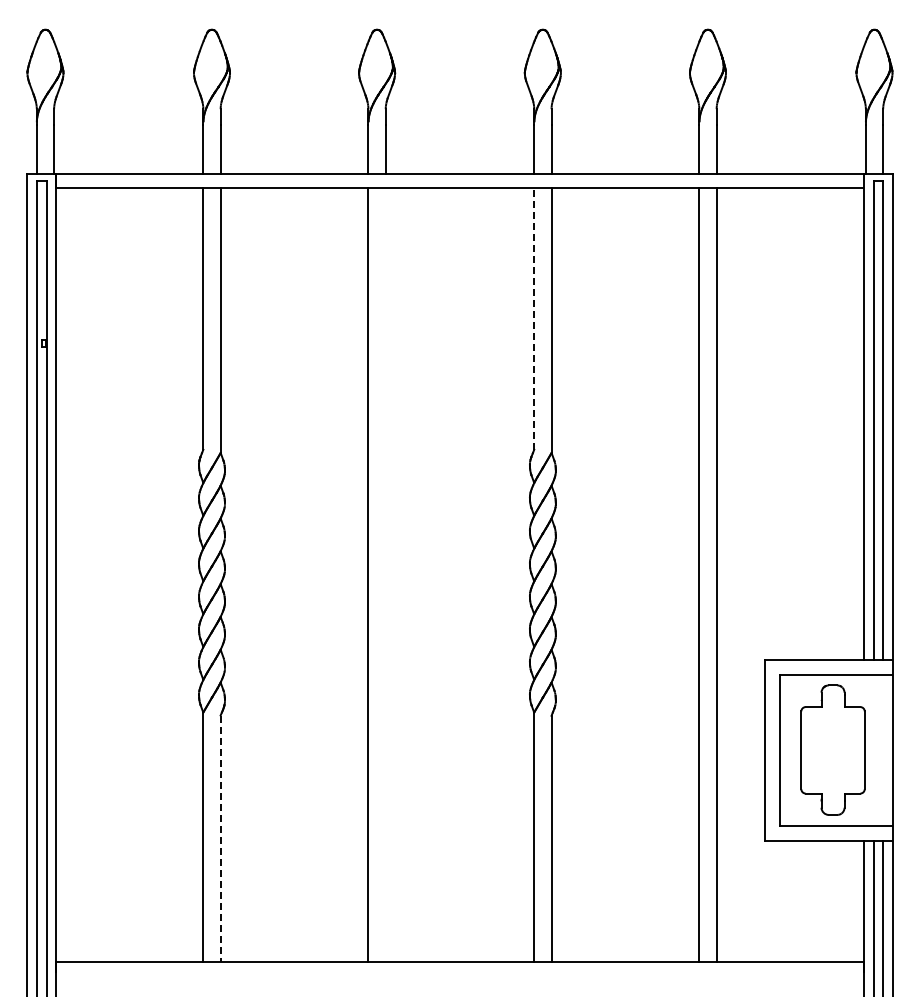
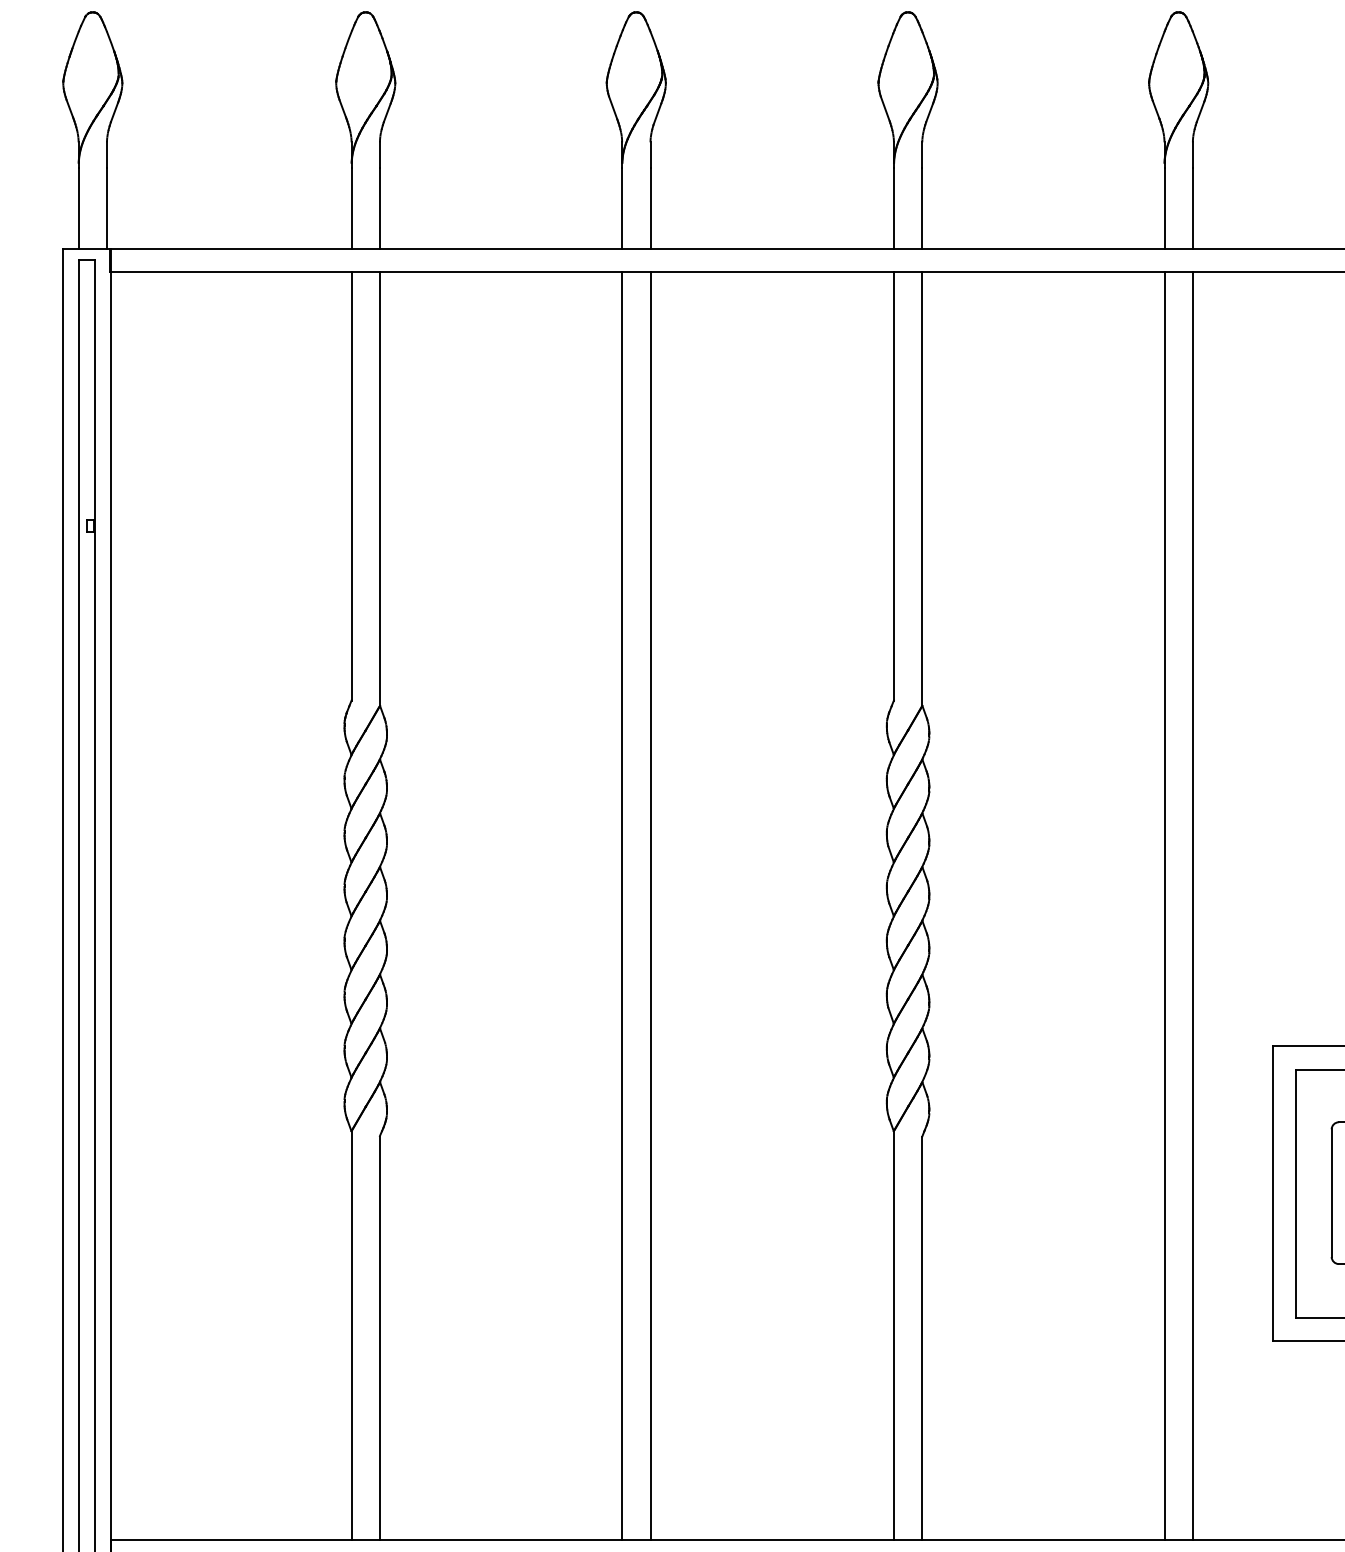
line: (534, 319) -> (894, 487), dashed -> solid
line: (385, 575) -> (650, 906), added
line: (220, 839) -> (379, 1339), dashed -> solid

